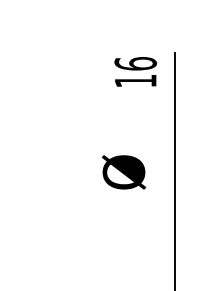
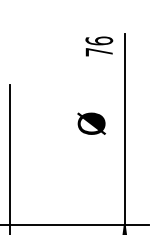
text: (134, 81) -> (98, 52), 16 -> 76
text: (123, 171) -> (91, 123), moved

